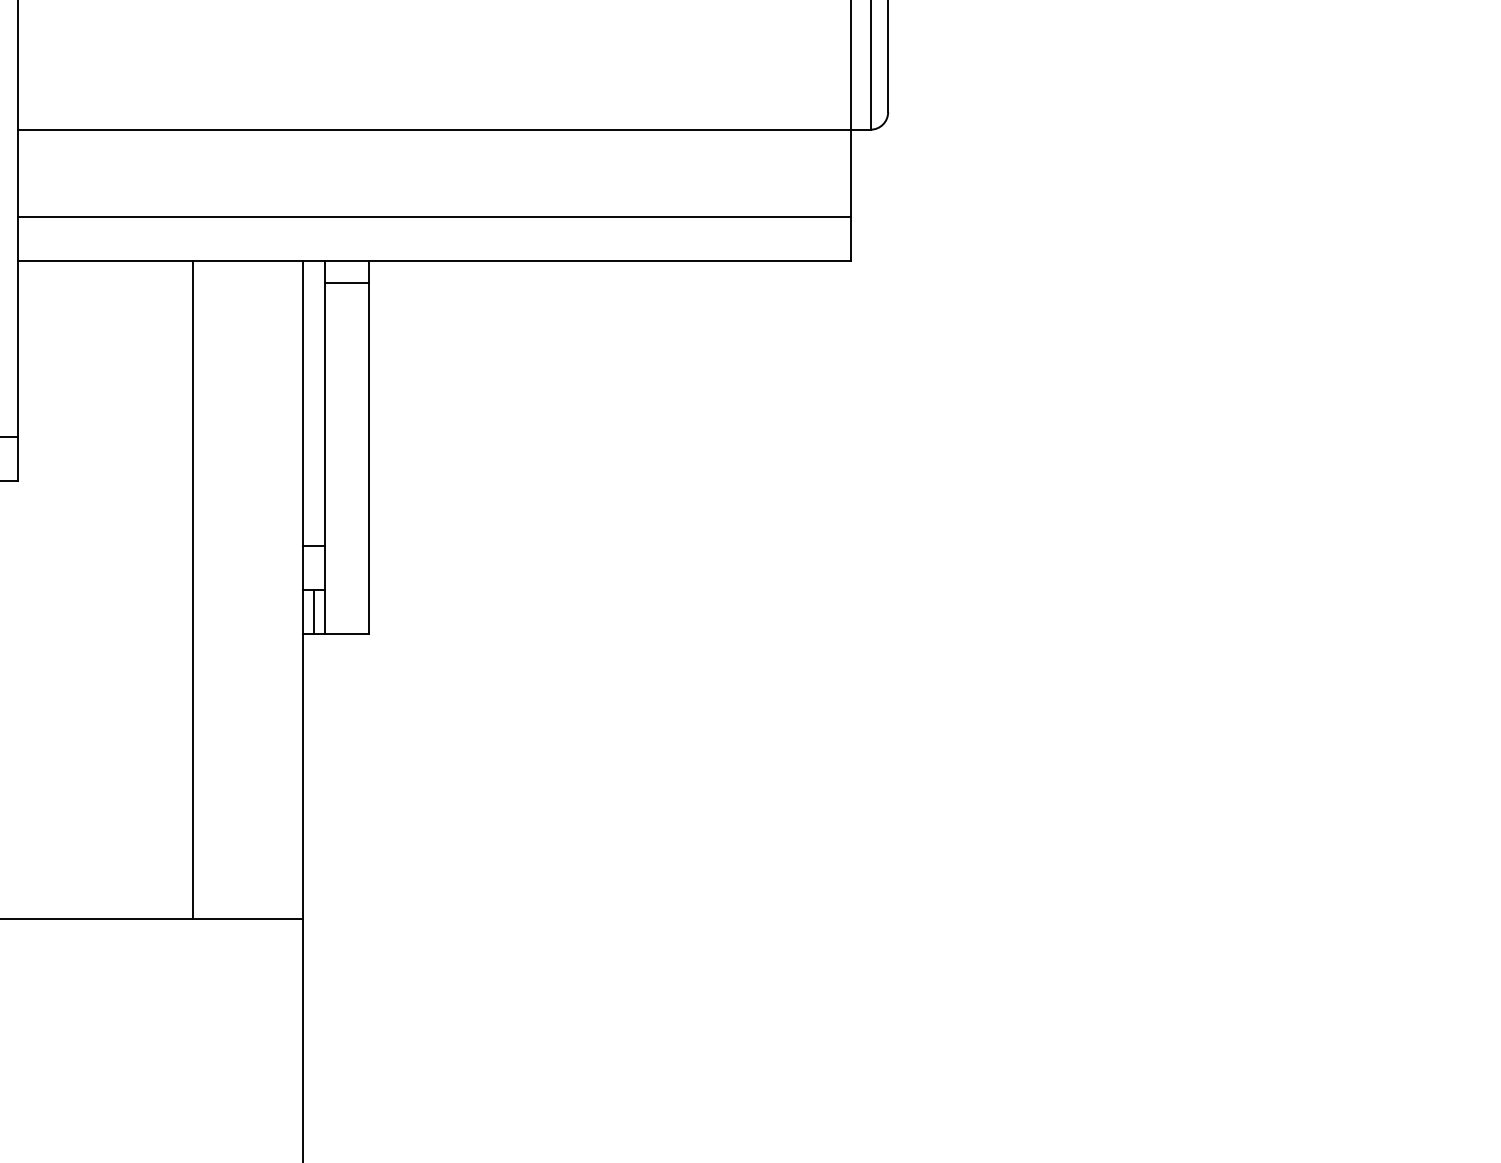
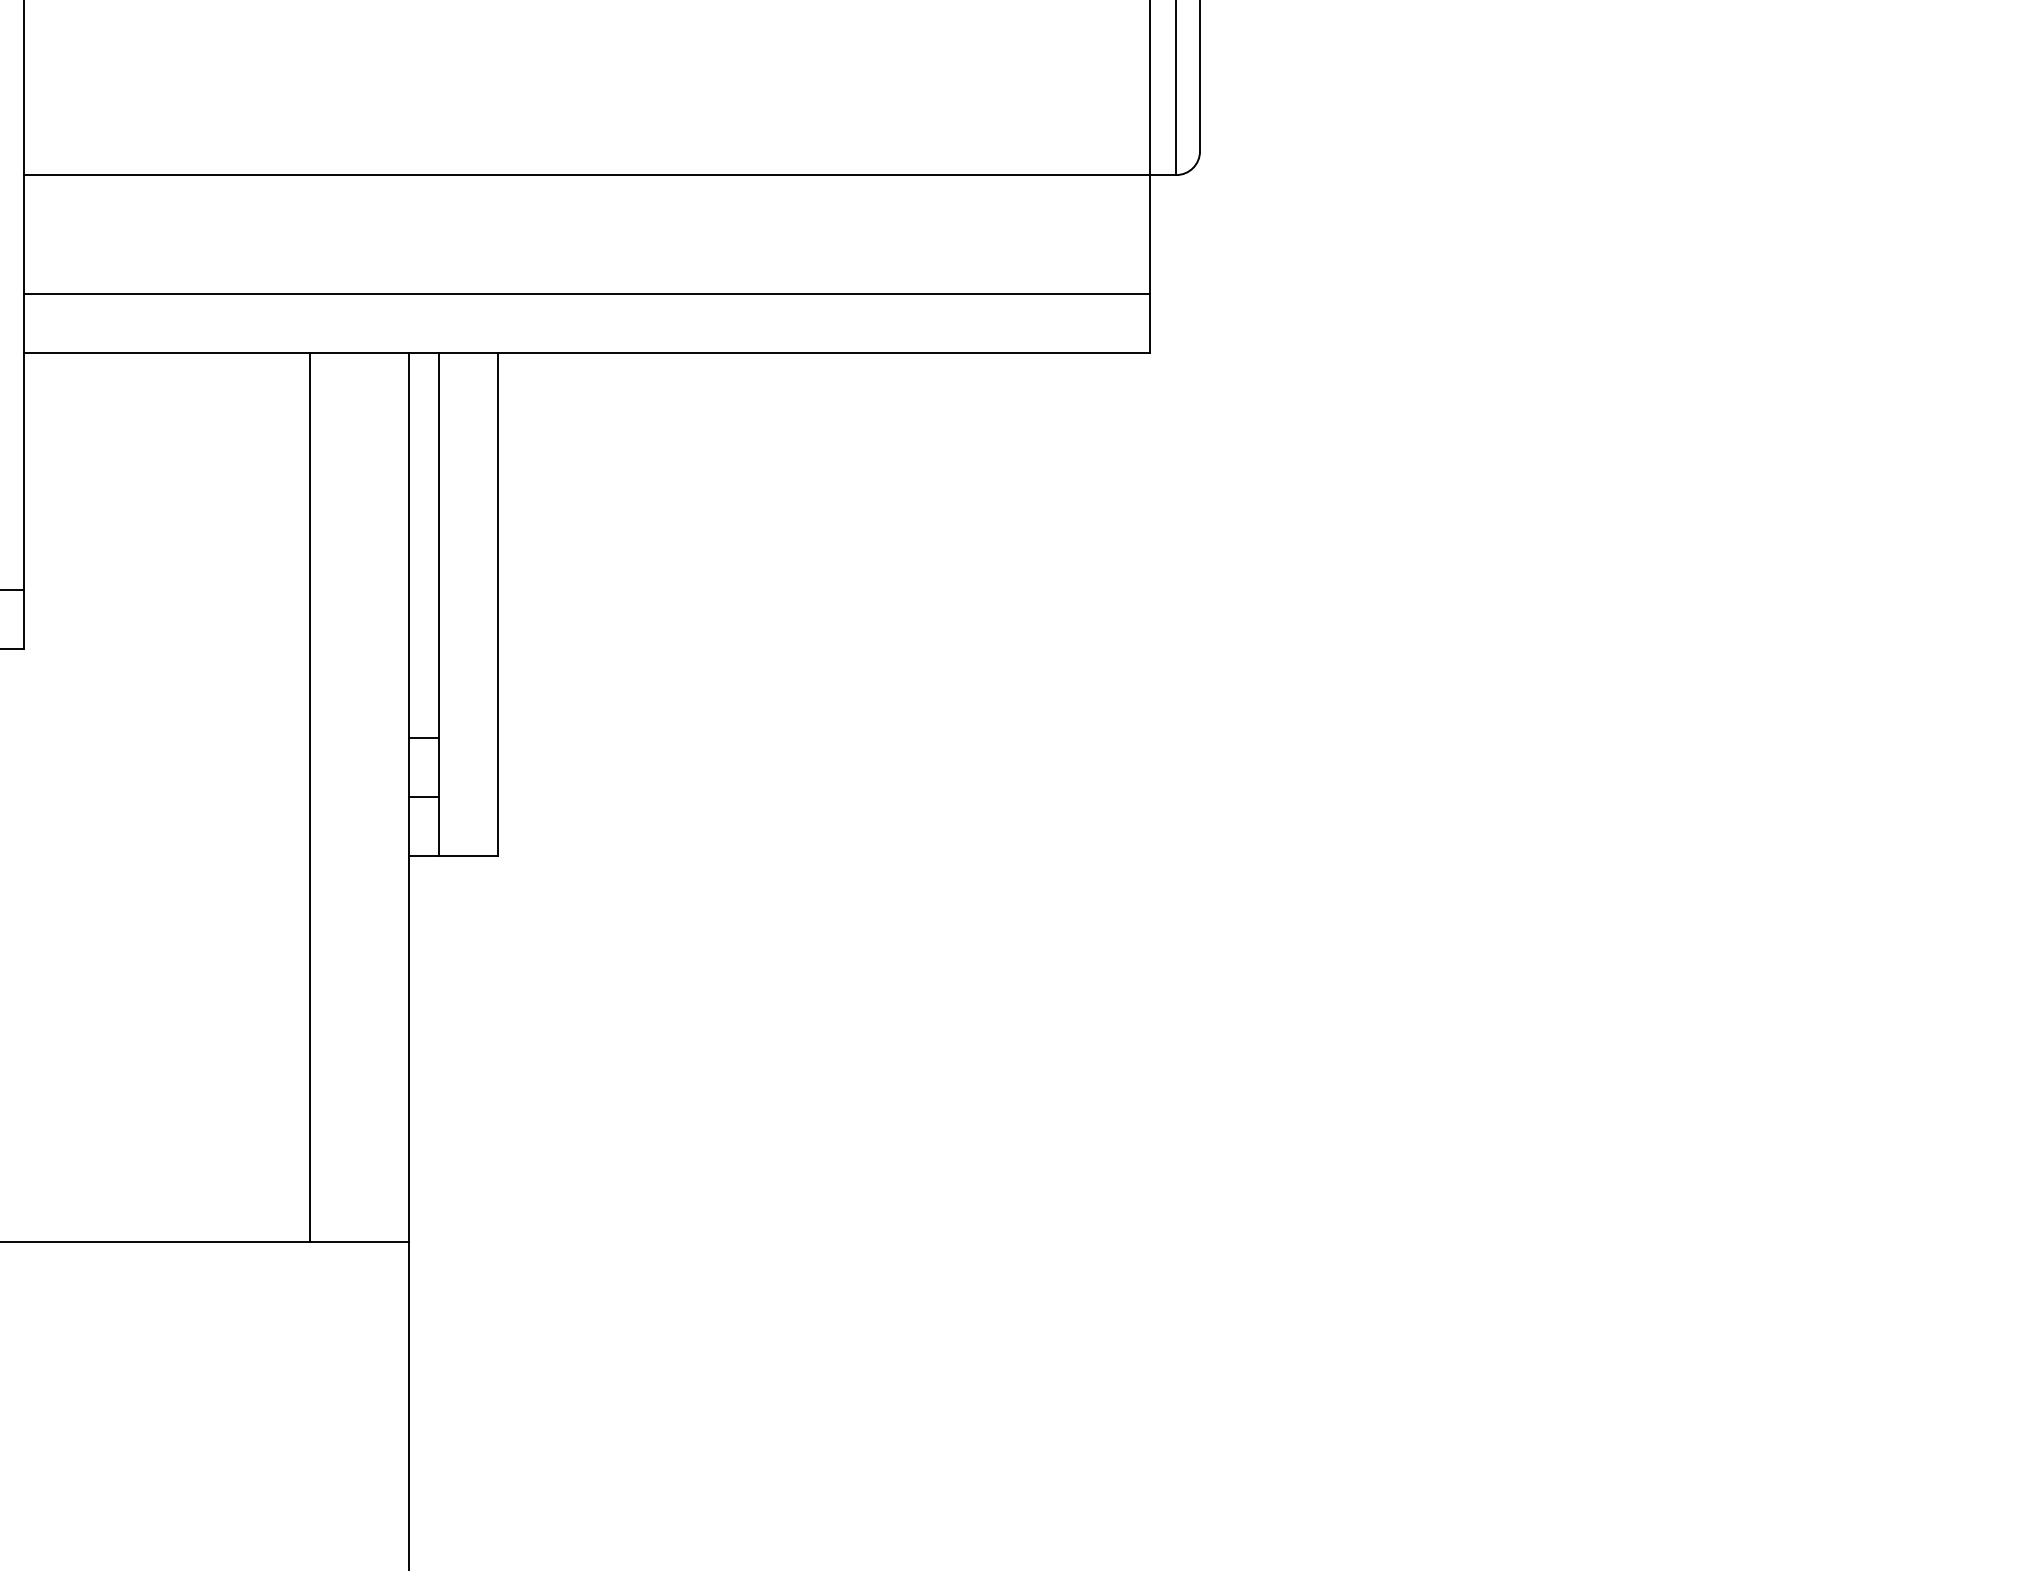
line: (346, 283) -> (467, 382), removed
line: (192, 589) -> (309, 796), moved
line: (313, 611) -> (423, 826), removed

